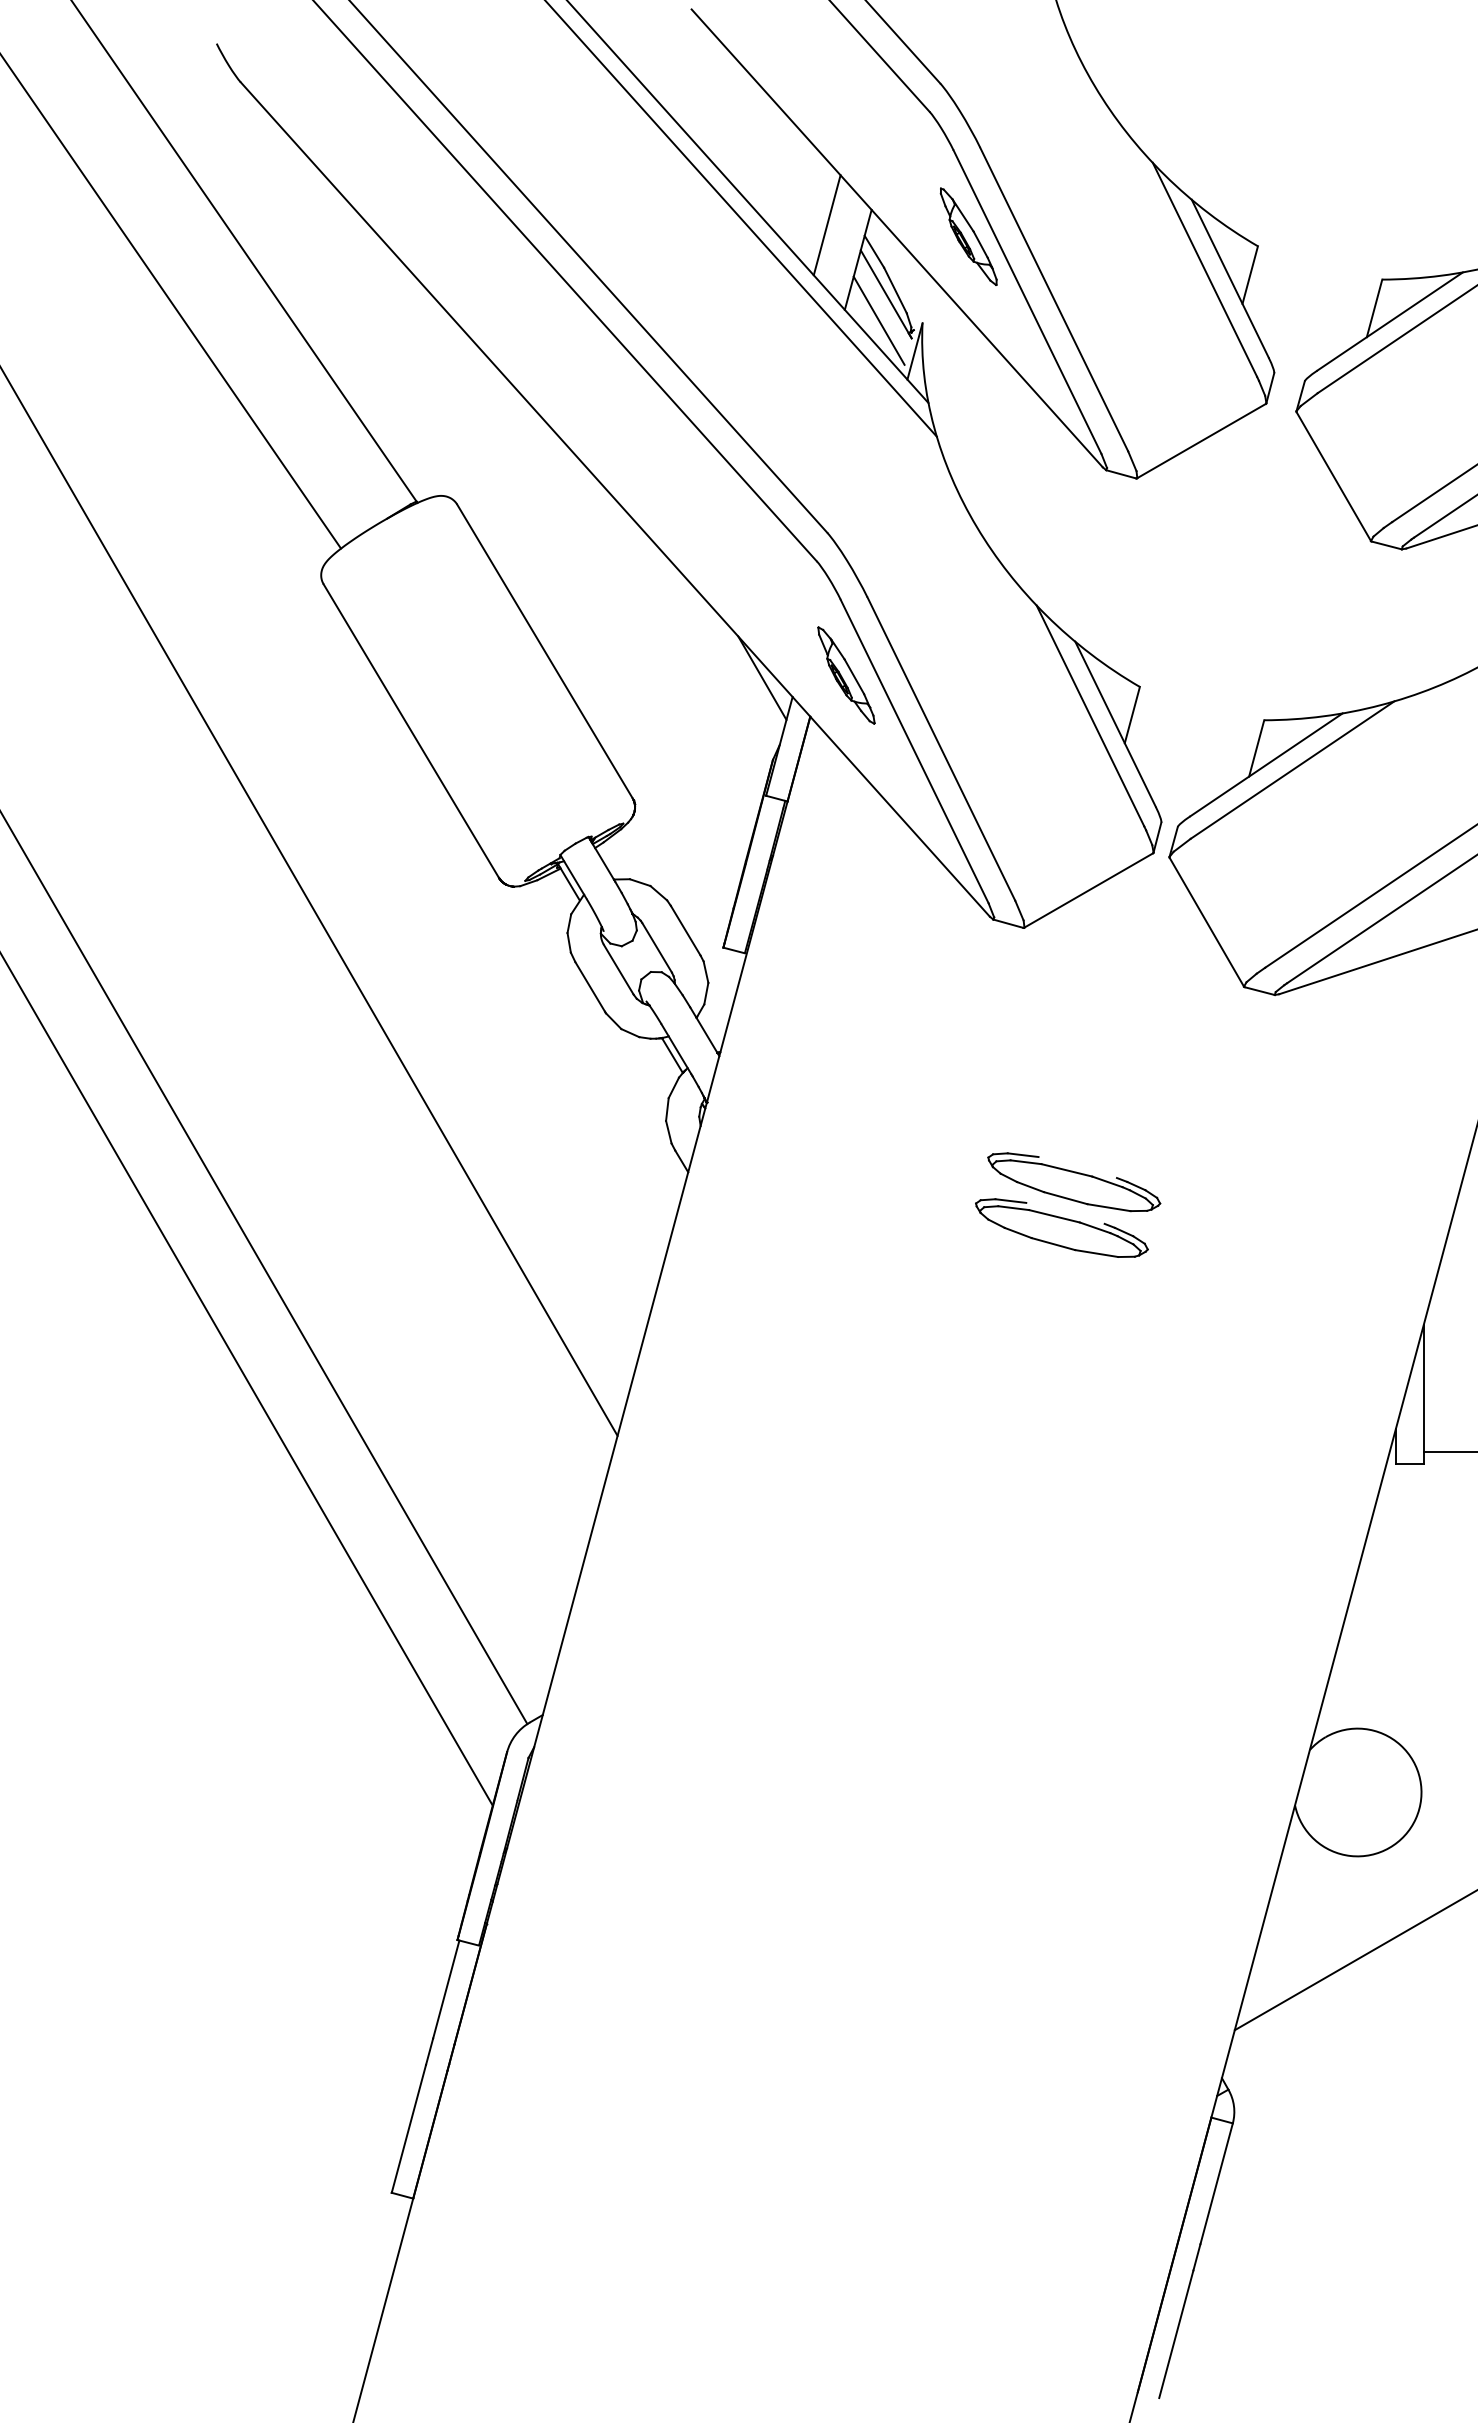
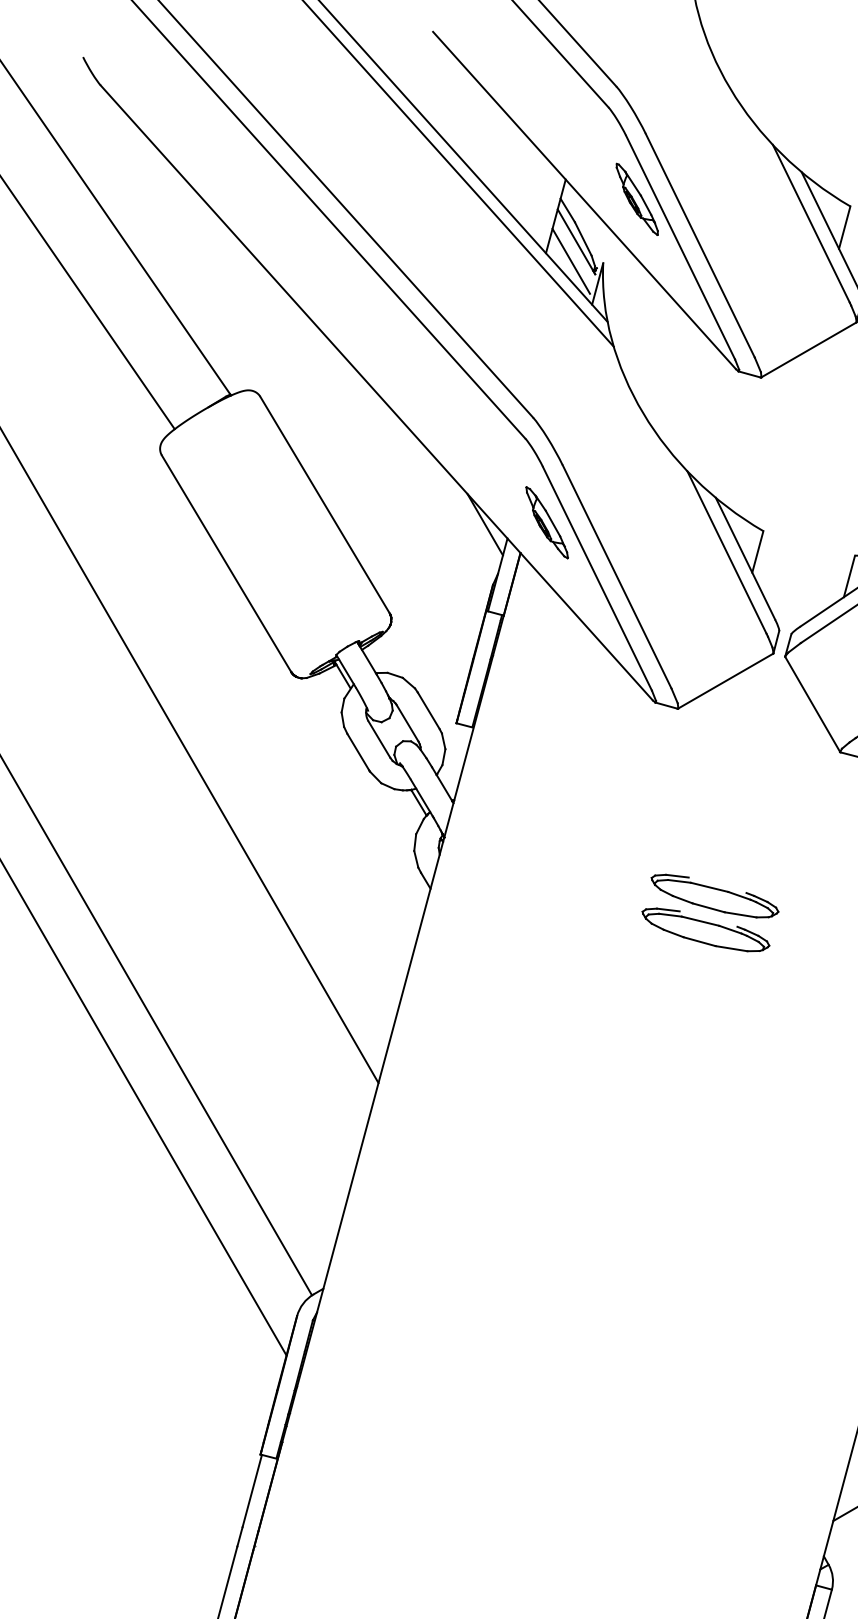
line: (826, 225) -> (532, 191), removed

